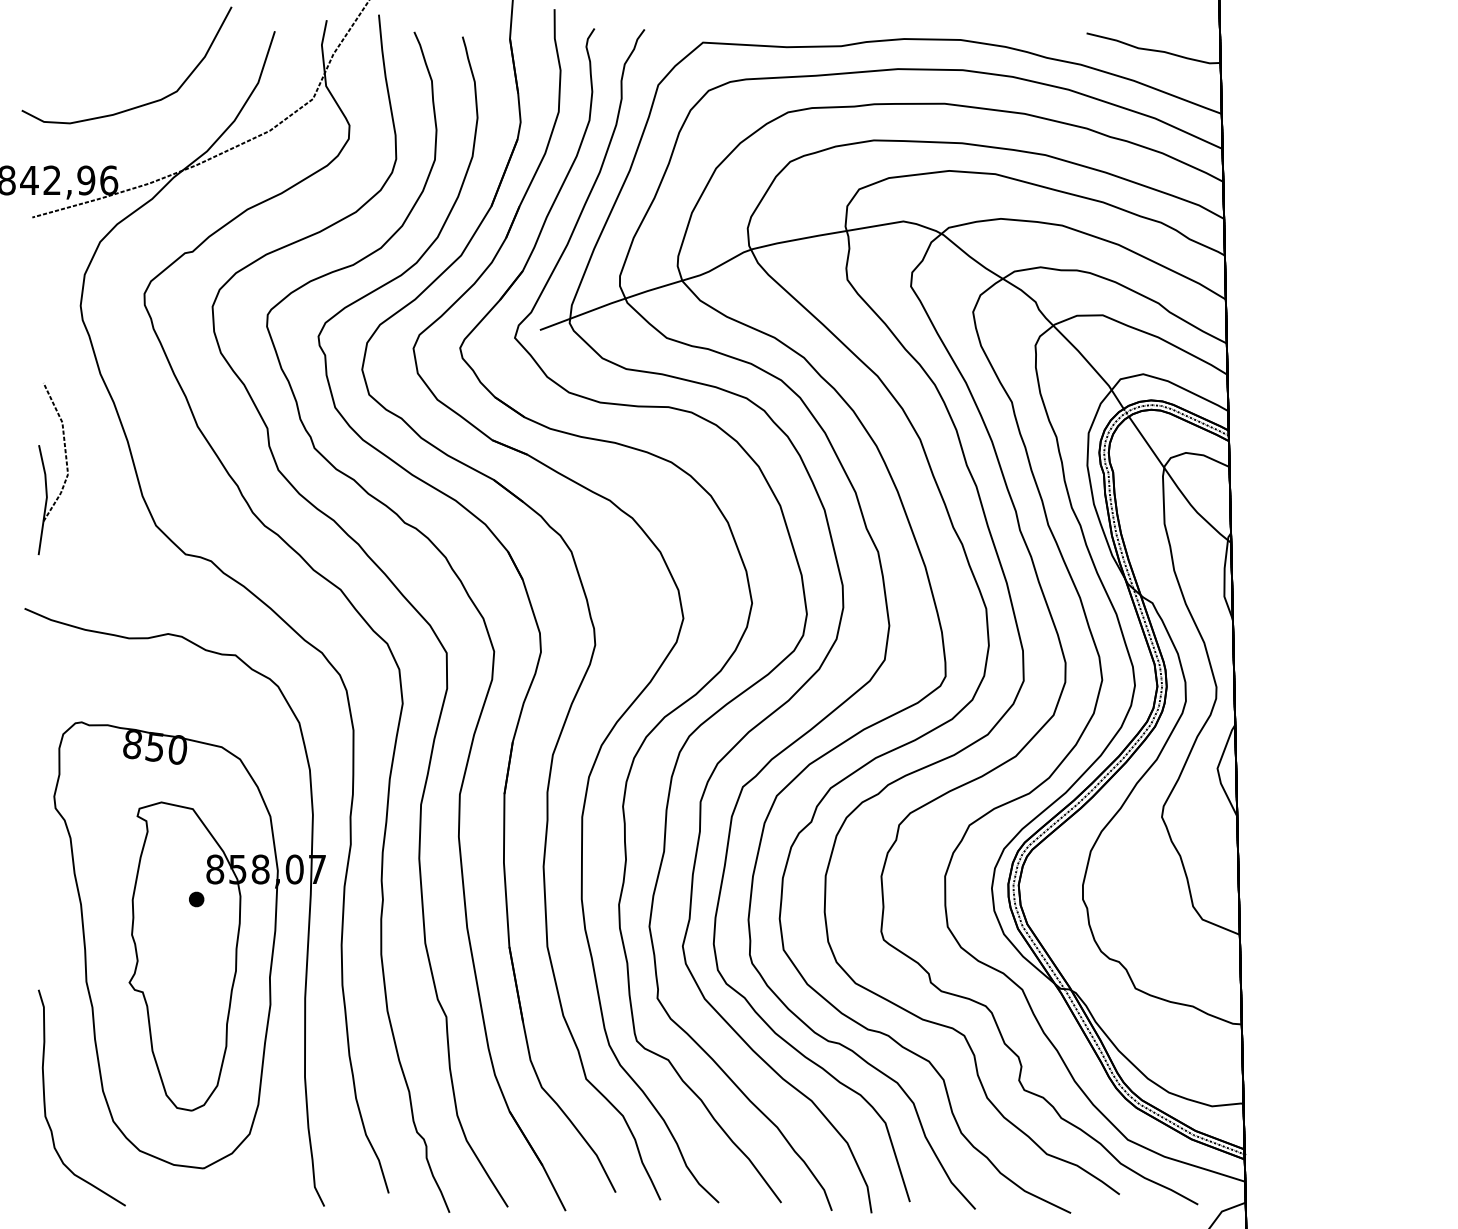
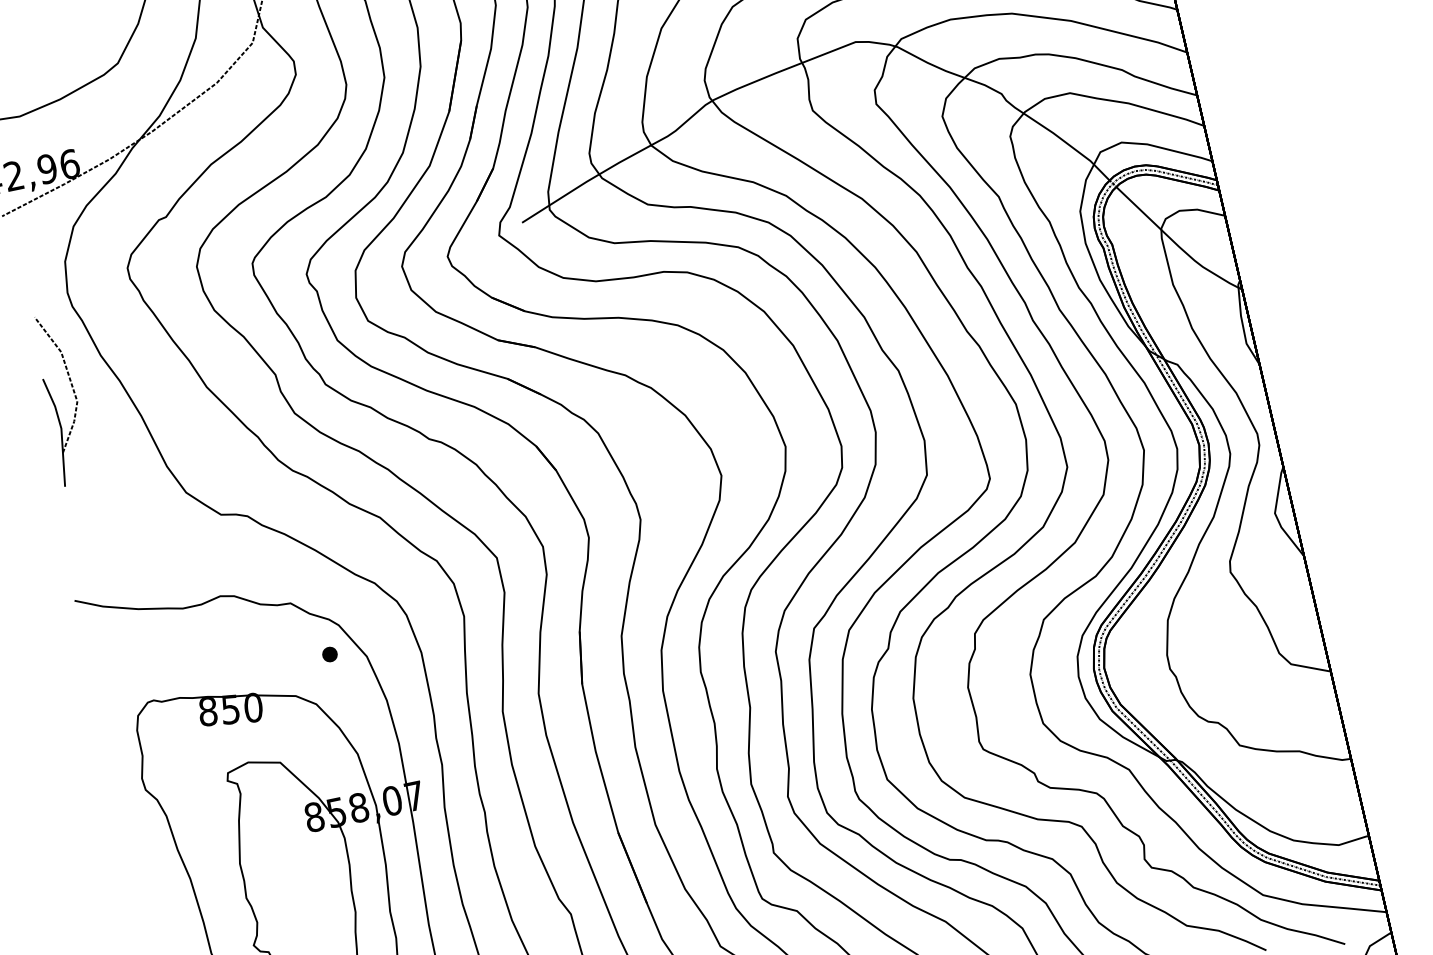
part: (45, 469) -> (54, 401), moved
part: (196, 899) -> (329, 654), moved

